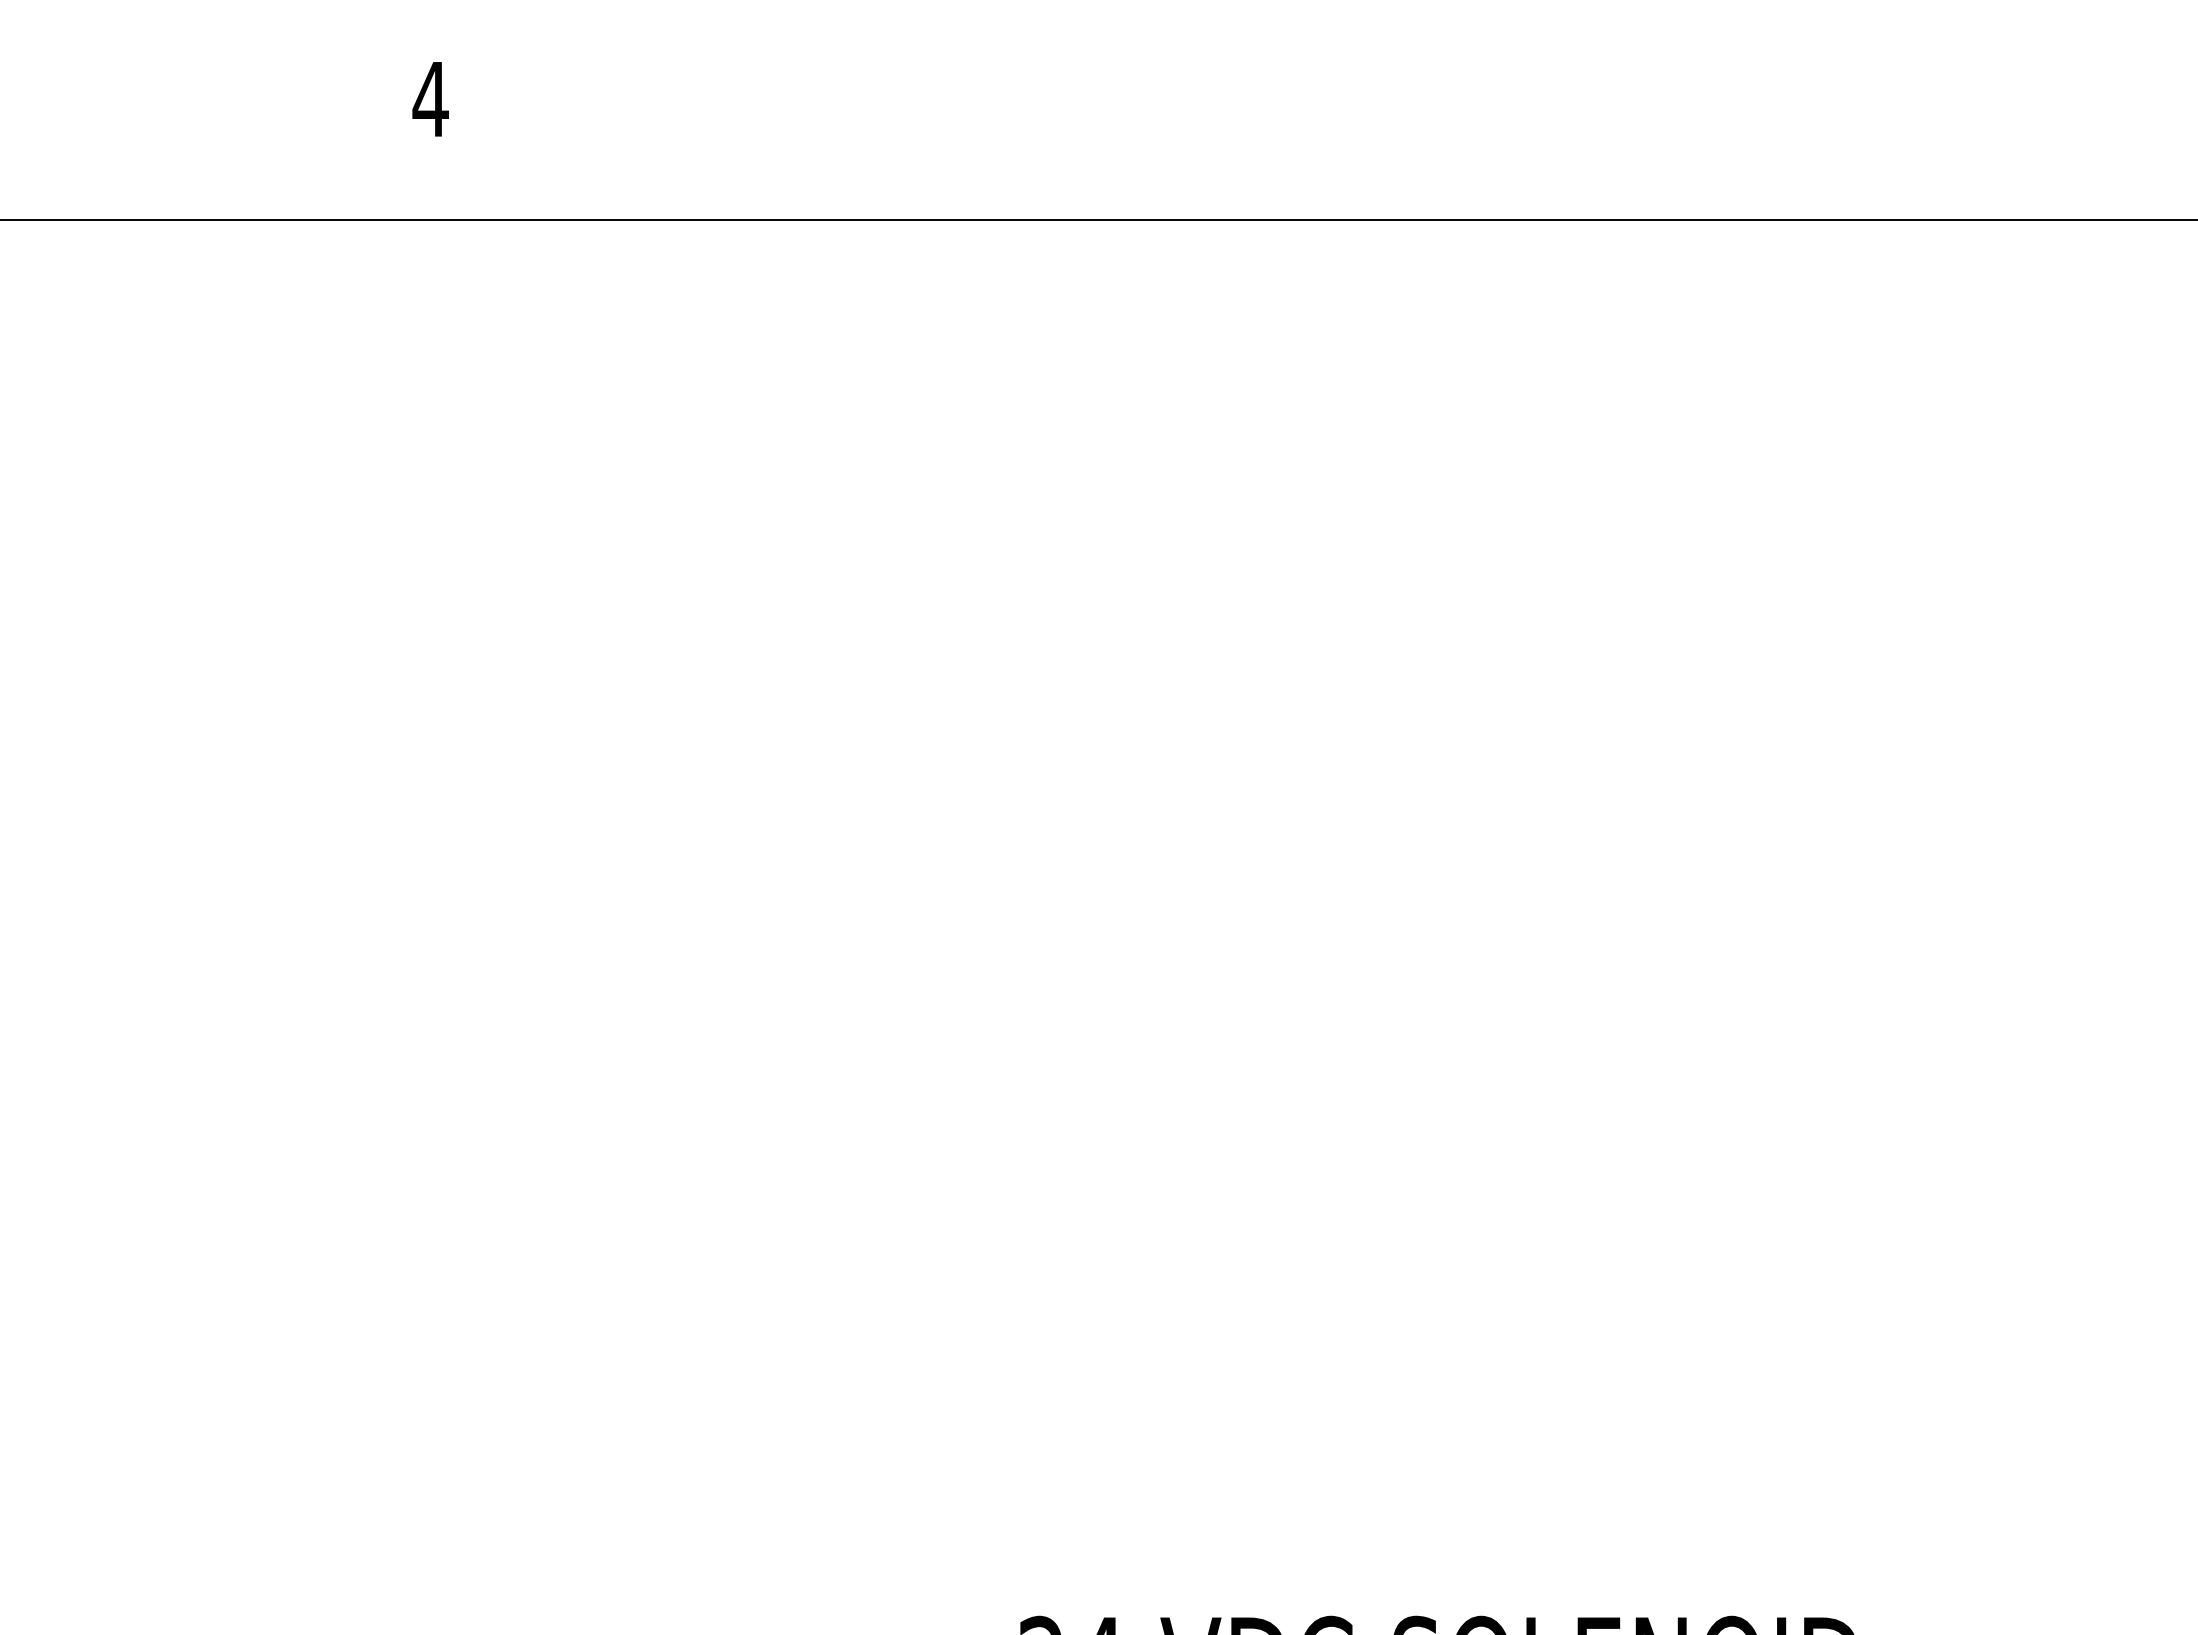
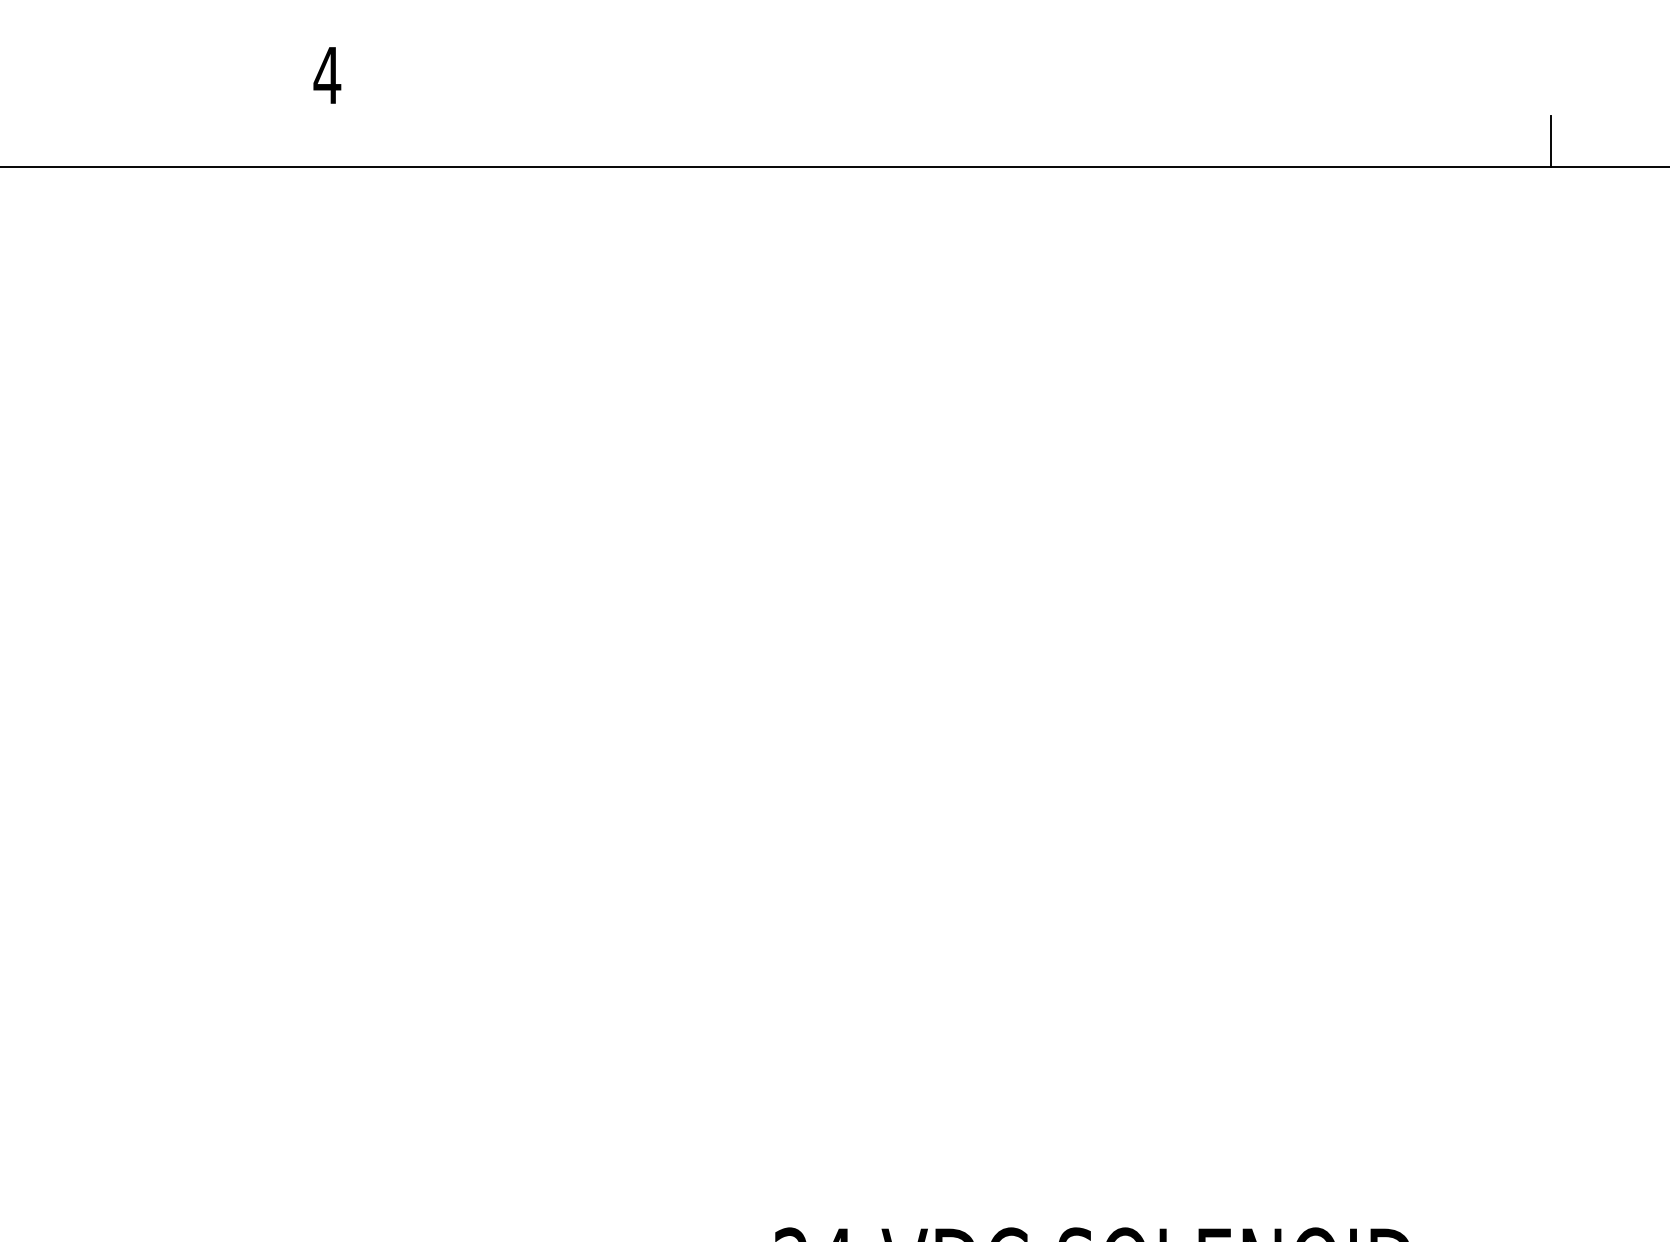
line: (2041, 185) -> (1550, 140), added

